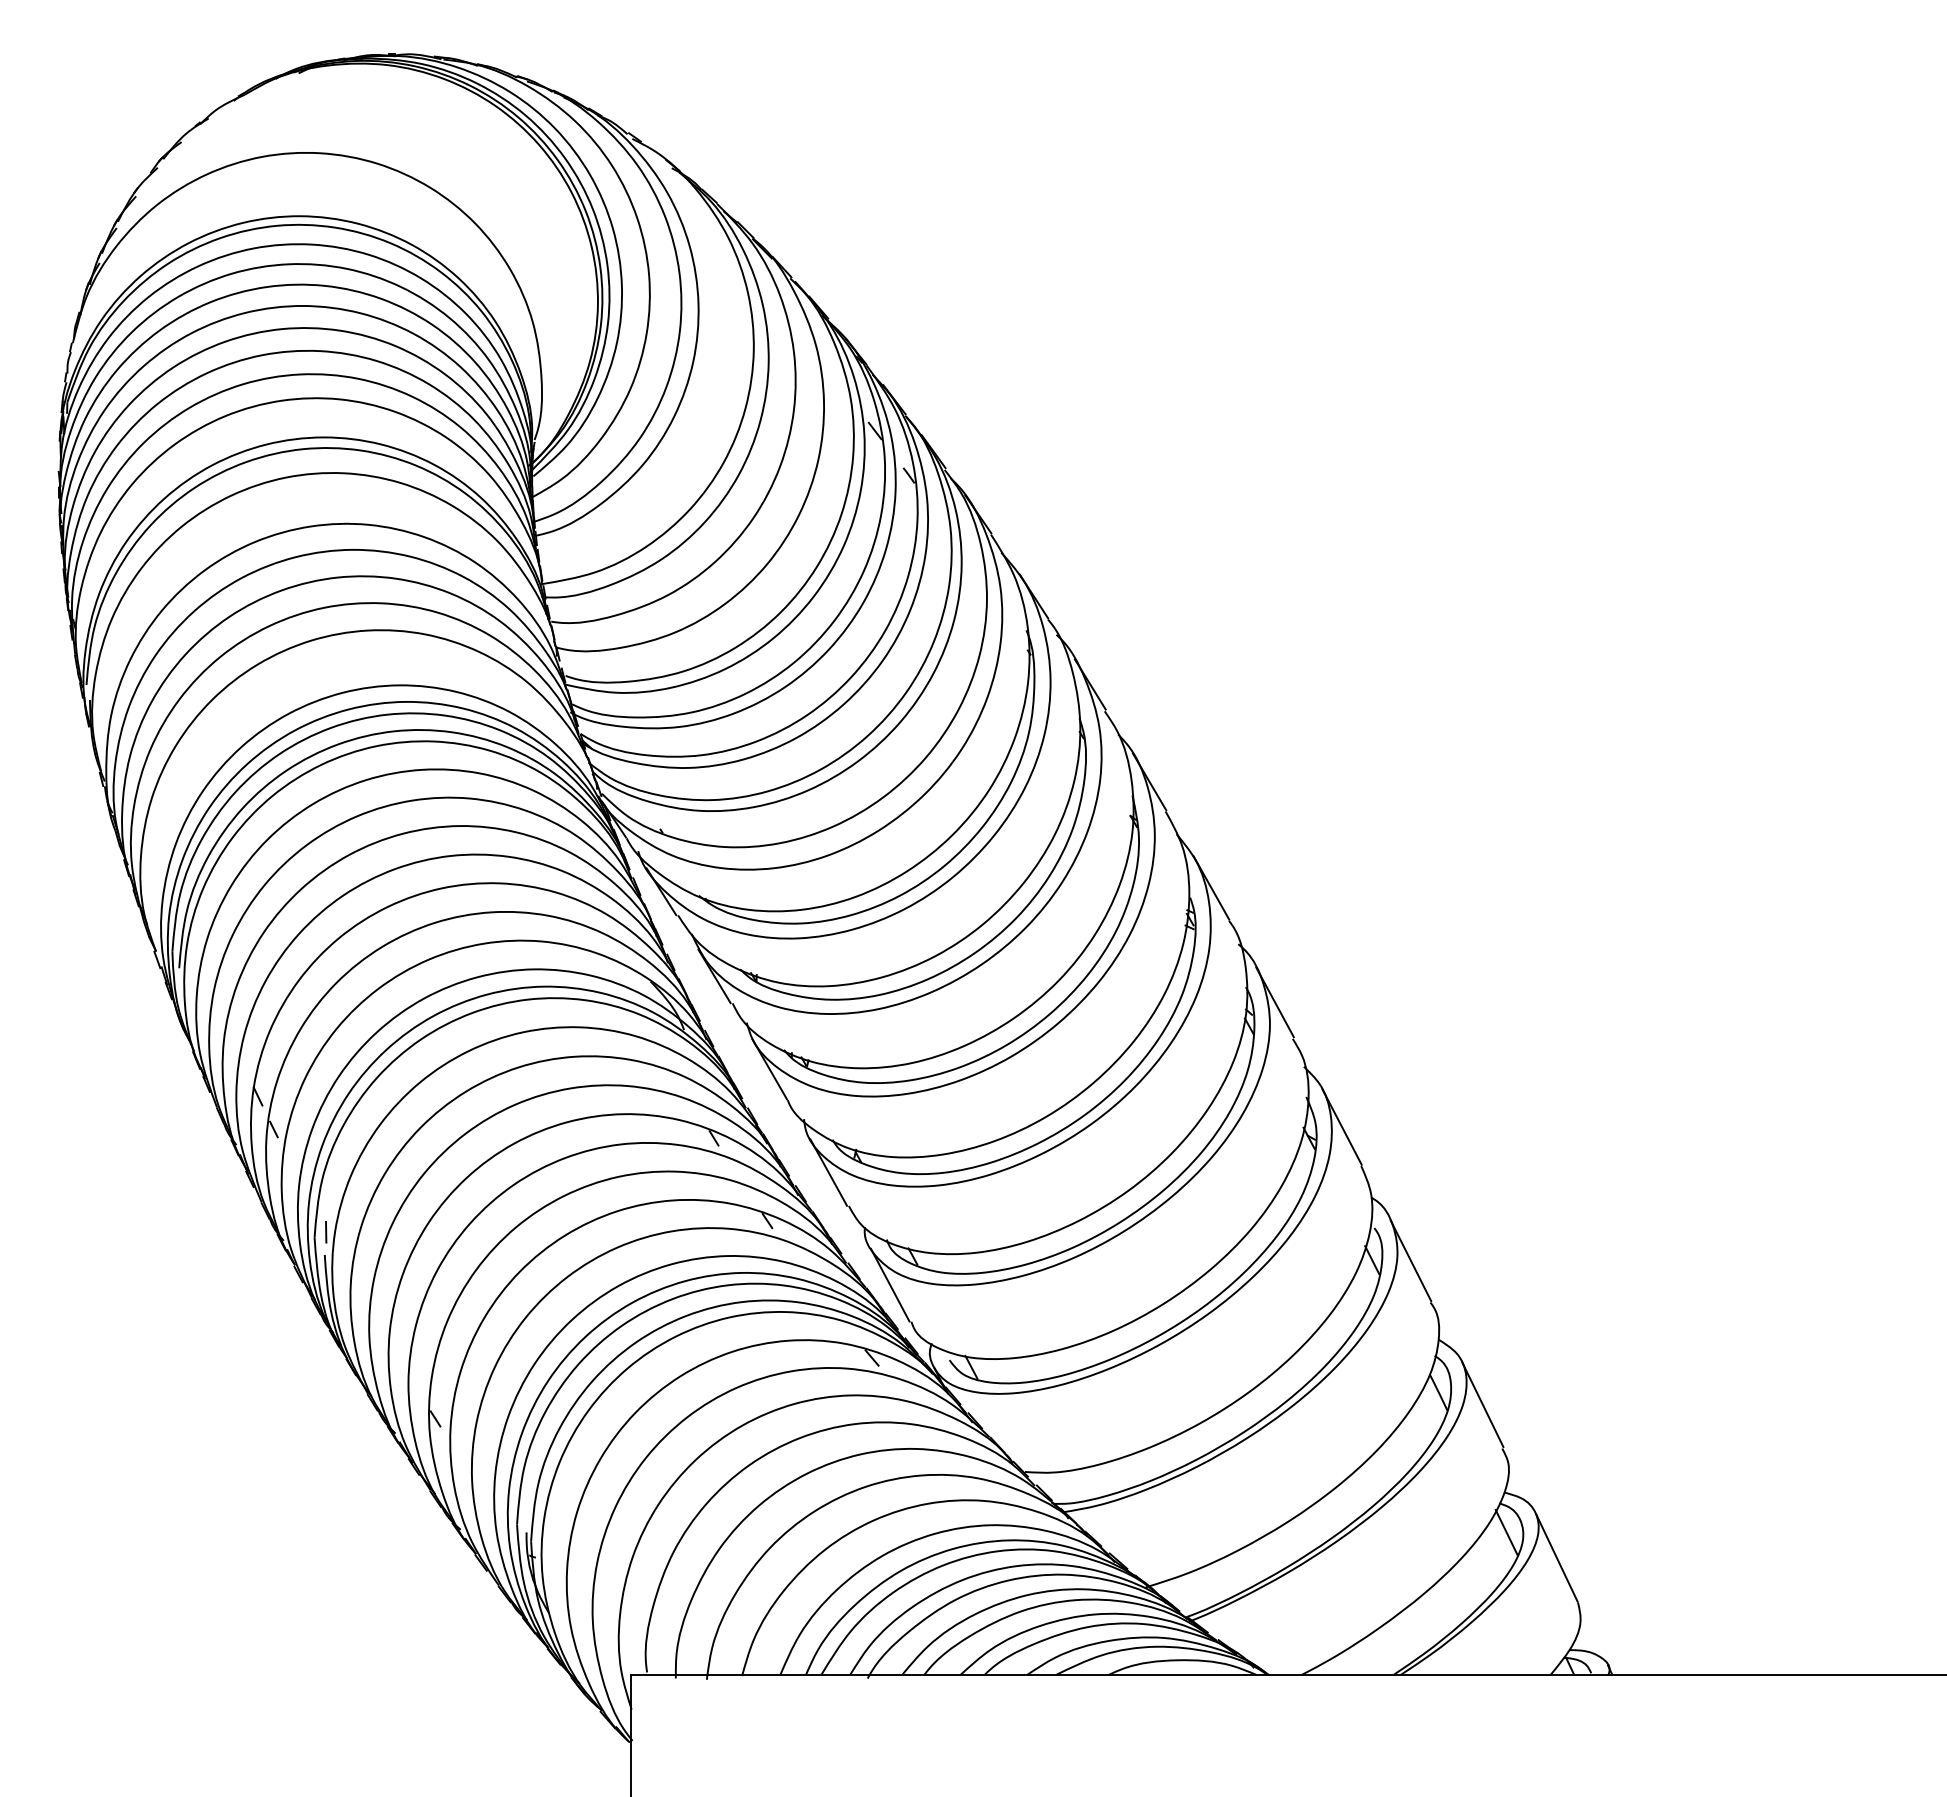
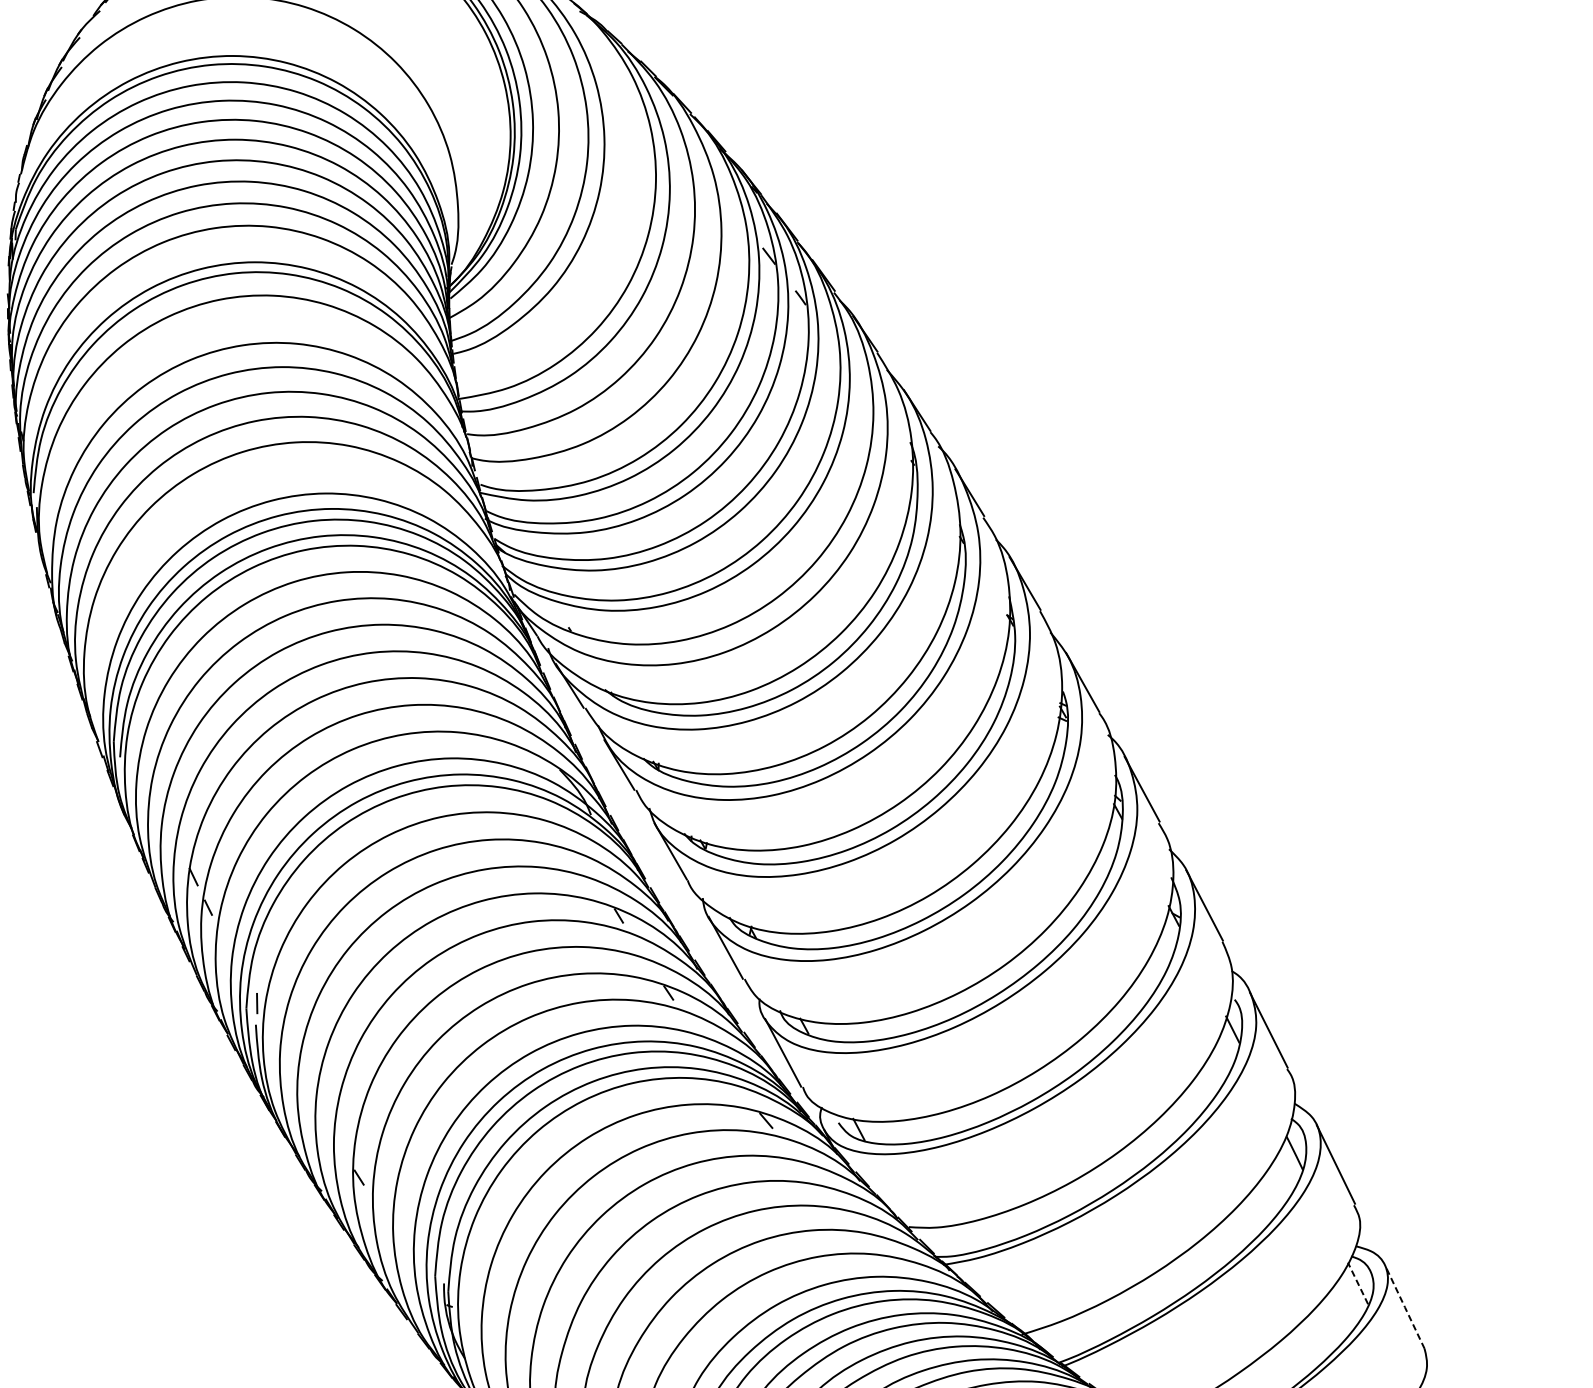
line: (1506, 1532) -> (1357, 1283), solid -> dashed
line: (1556, 1558) -> (1404, 1307), solid -> dashed

